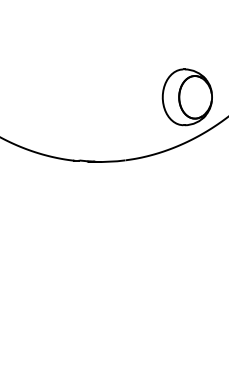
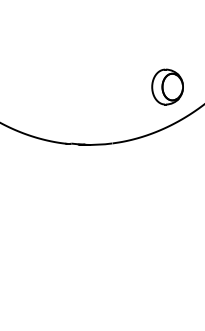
part: (187, 96) -> (167, 86), size x0.7

